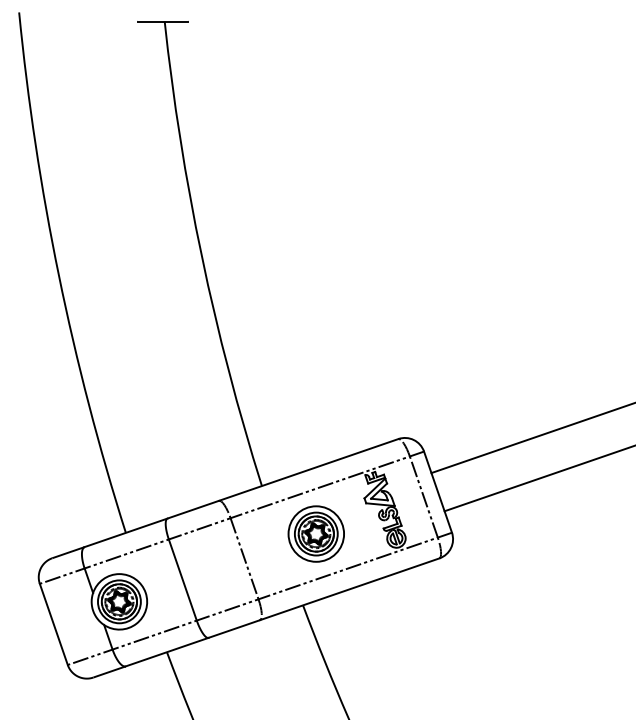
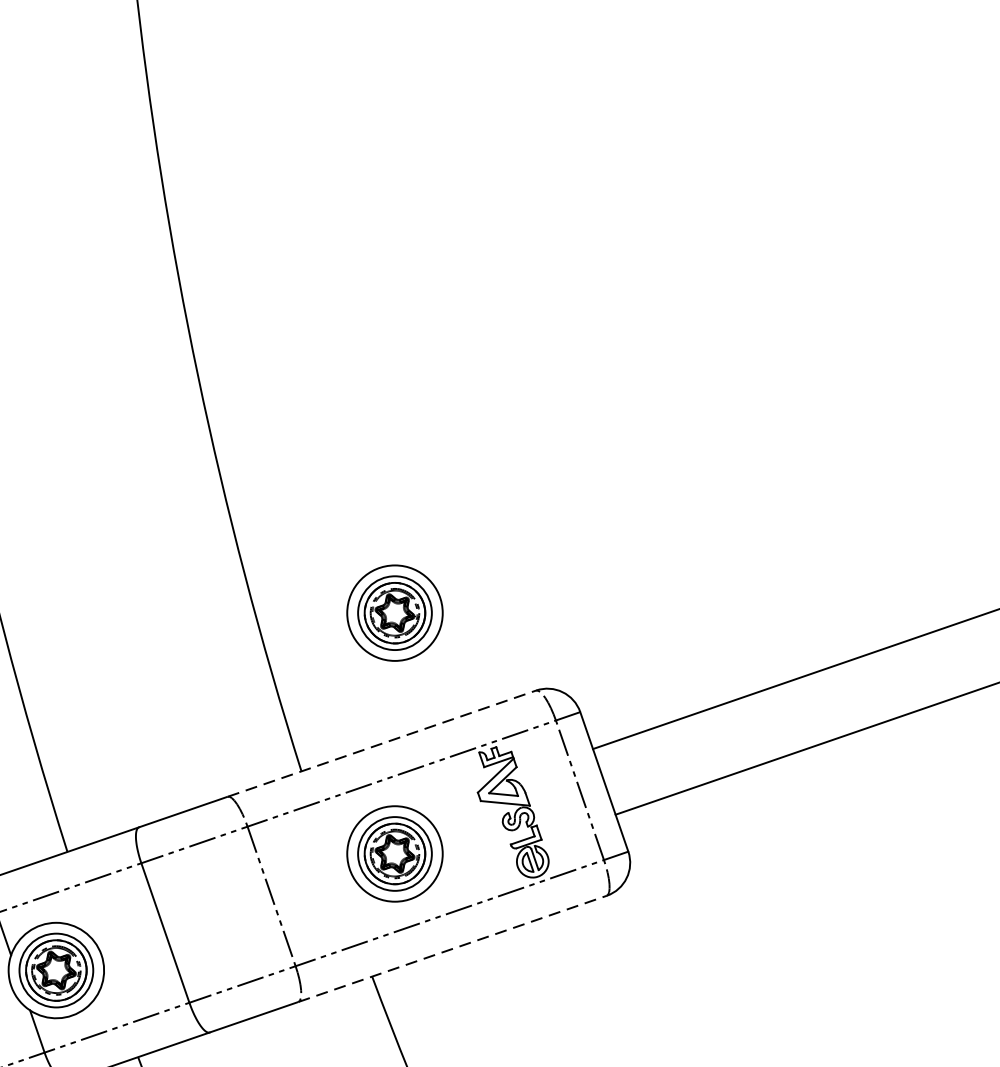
part: (315, 393) -> (393, 612), added
line: (308, 469) -> (381, 742), solid -> dashed
line: (349, 589) -> (452, 949), solid -> dashed

